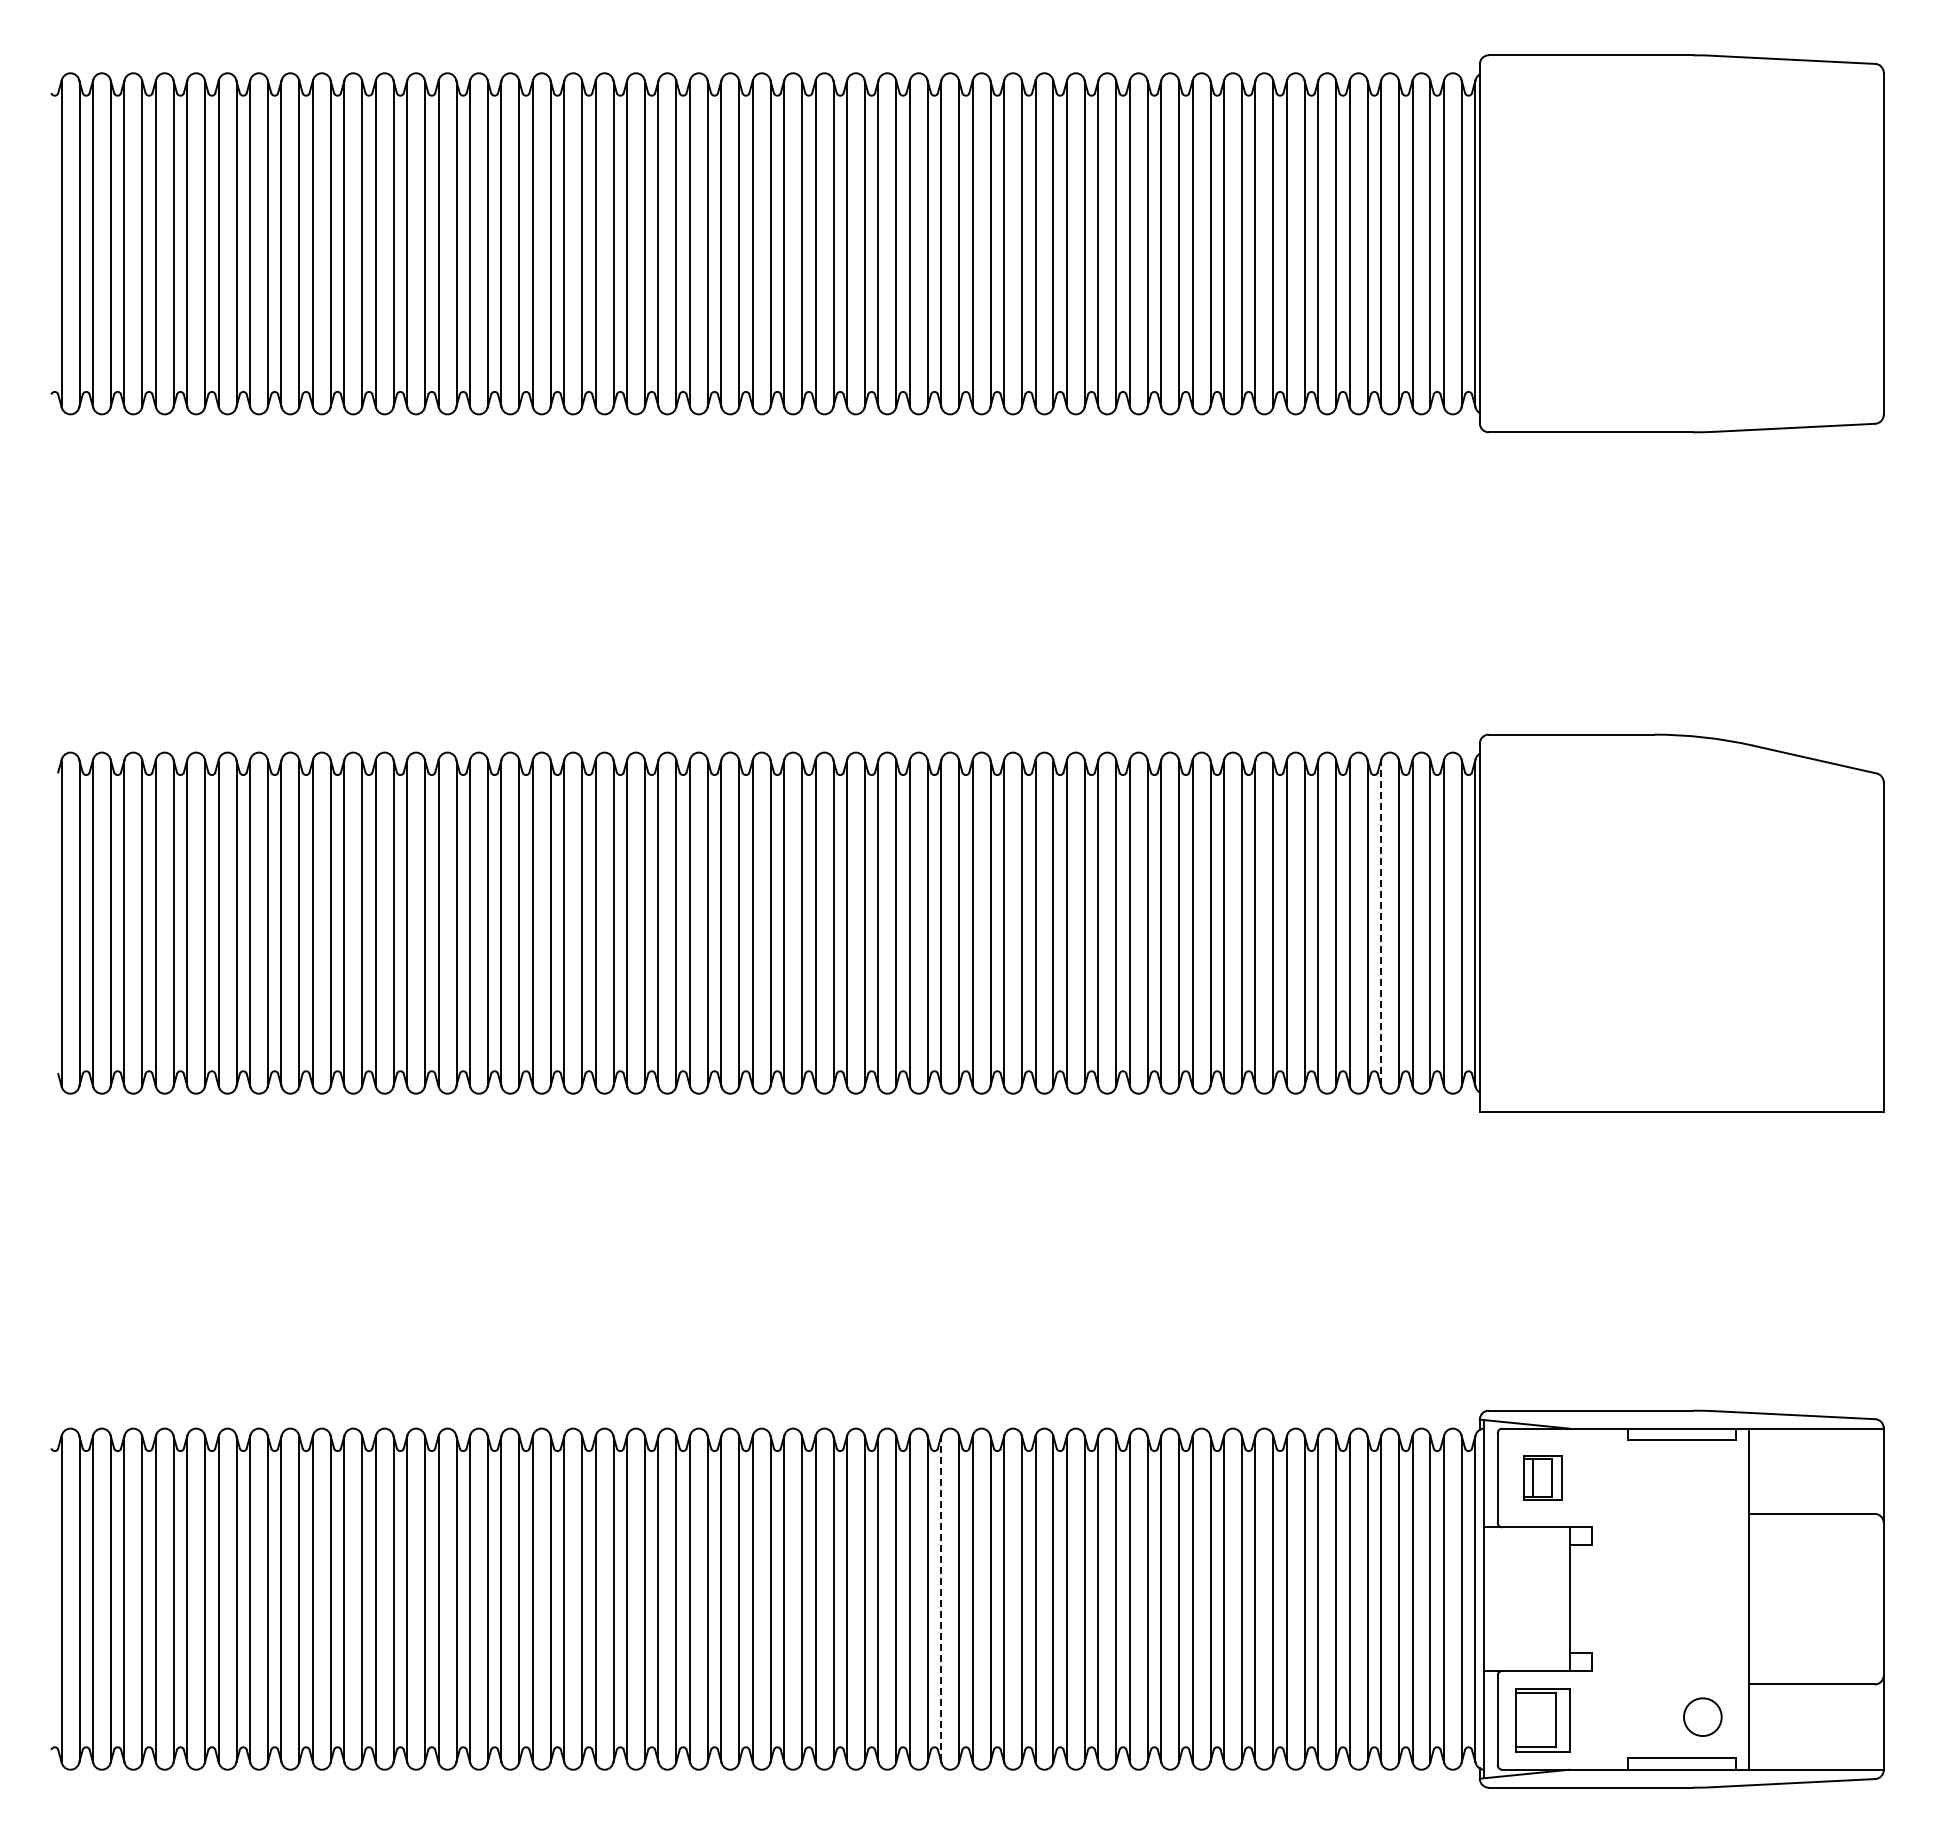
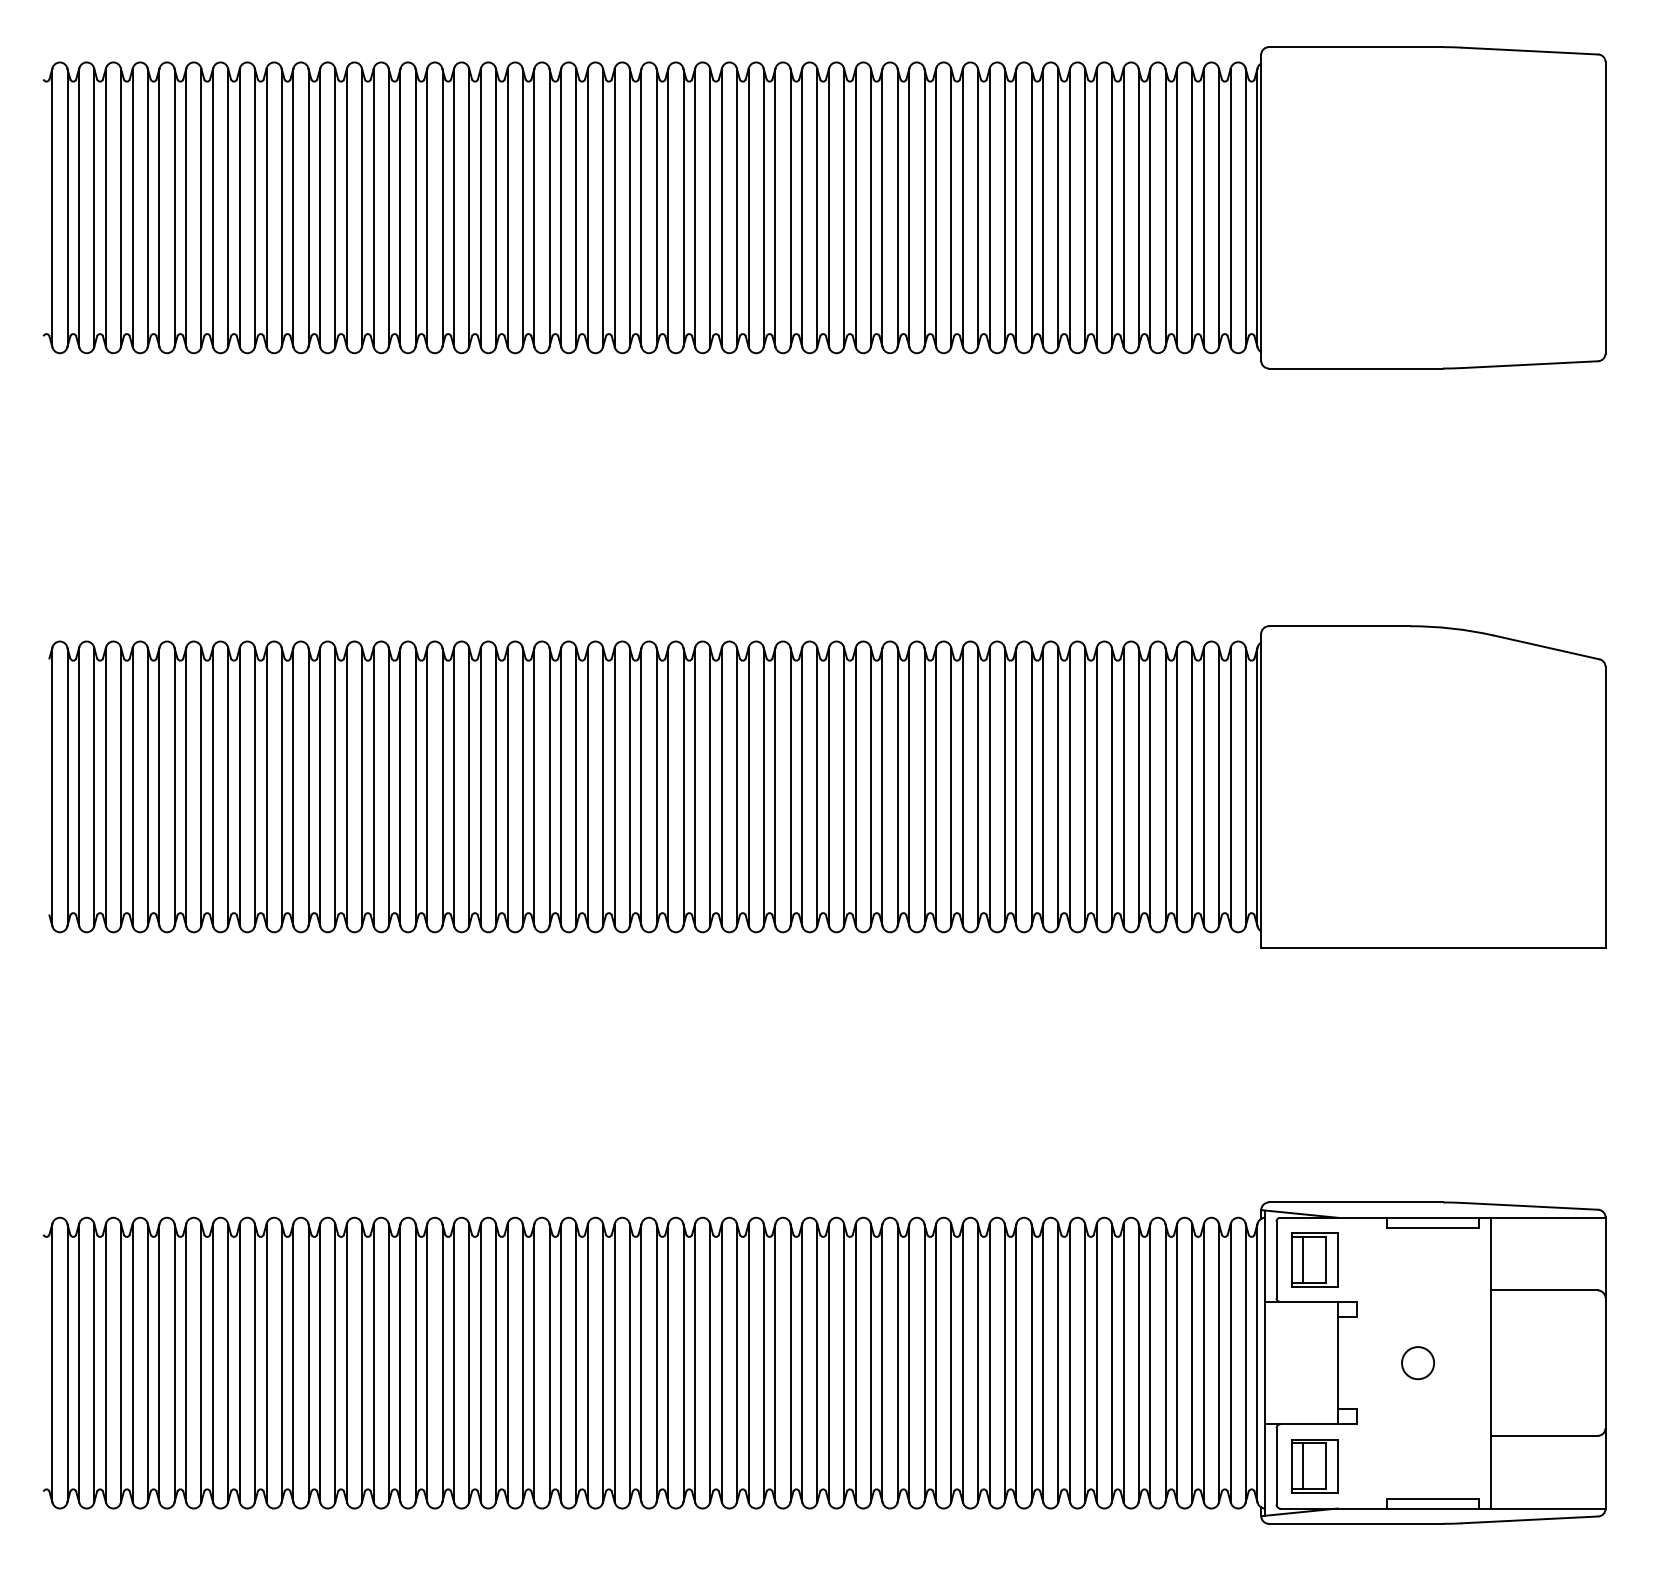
line: (1381, 923) -> (1177, 787), dashed -> solid
part: (1542, 1477) -> (1314, 1259), size x1.43
line: (941, 1599) -> (802, 1363), dashed -> solid
circle: (1702, 1716) -> (1417, 1362), moved
line: (1529, 1720) -> (1303, 1466), added

